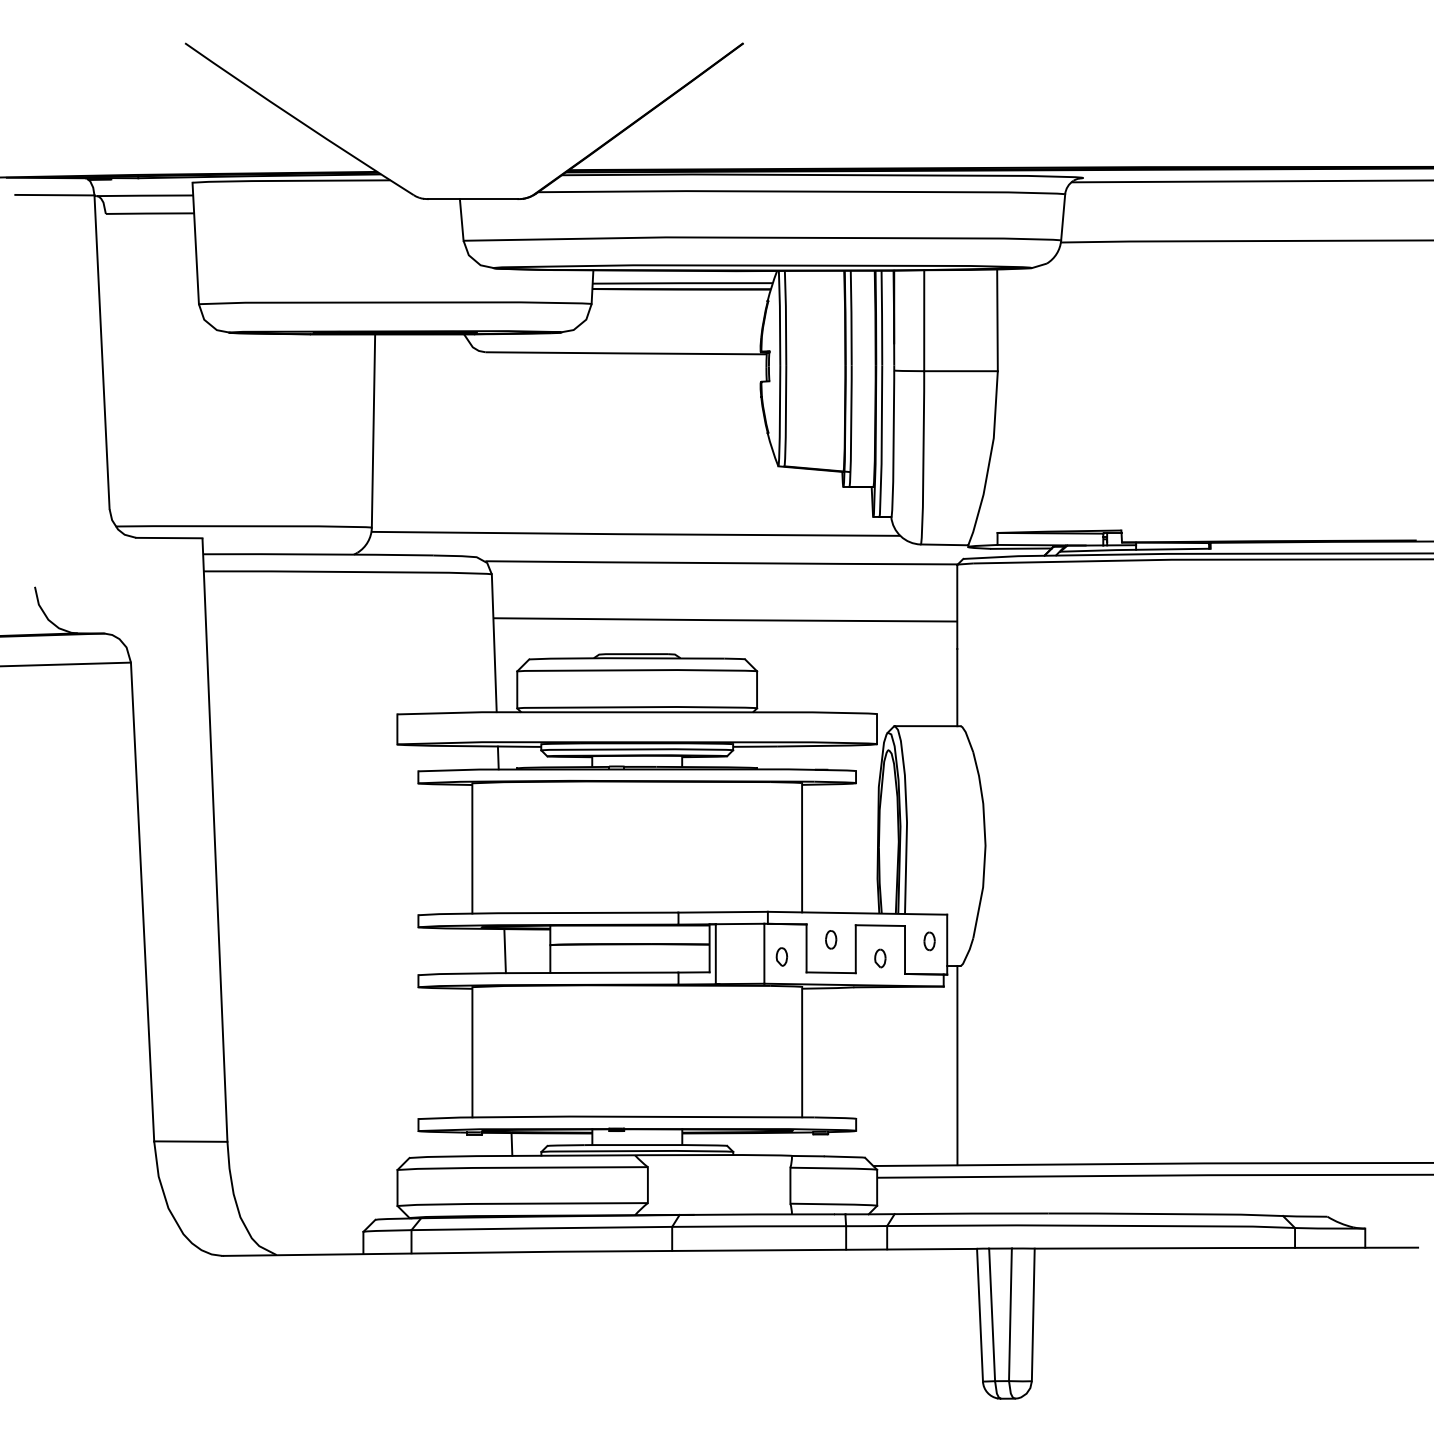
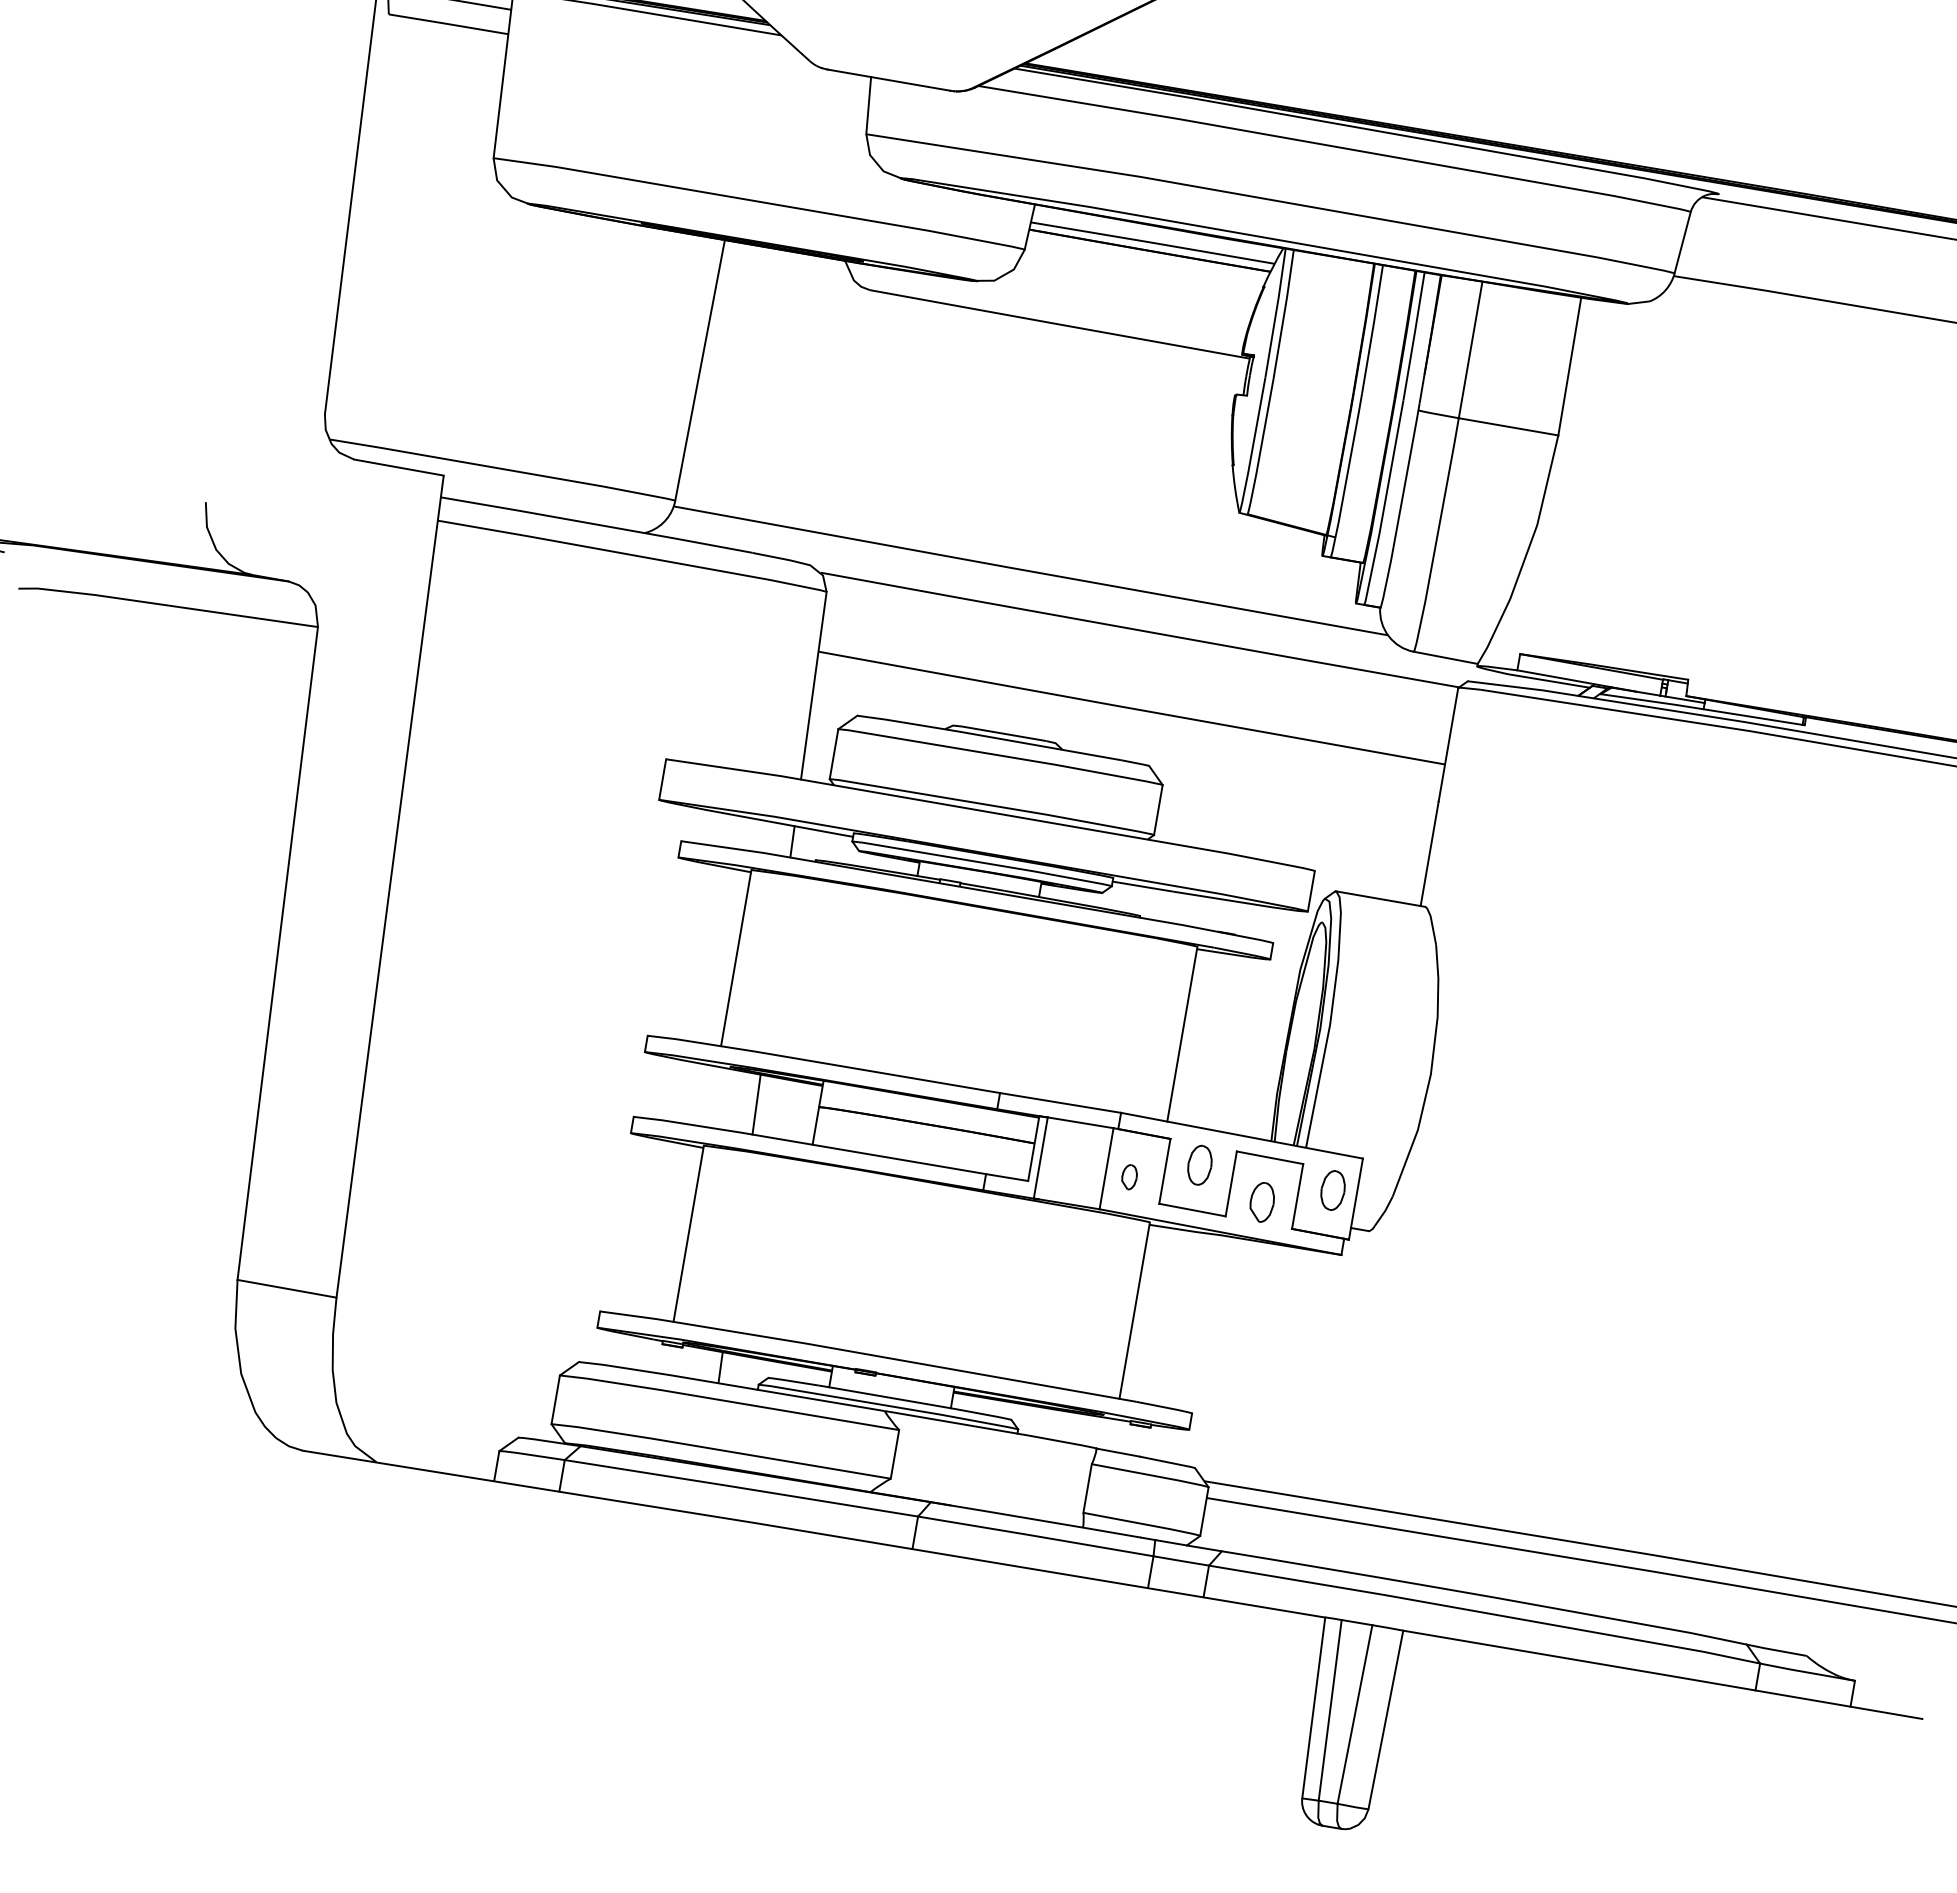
part: (831, 939) -> (1200, 1165), size x1.6
part: (929, 941) -> (1332, 1190), size x1.6
part: (880, 958) -> (1262, 1202), size x1.6
line: (957, 1065) -> (1341, 1364), removed

